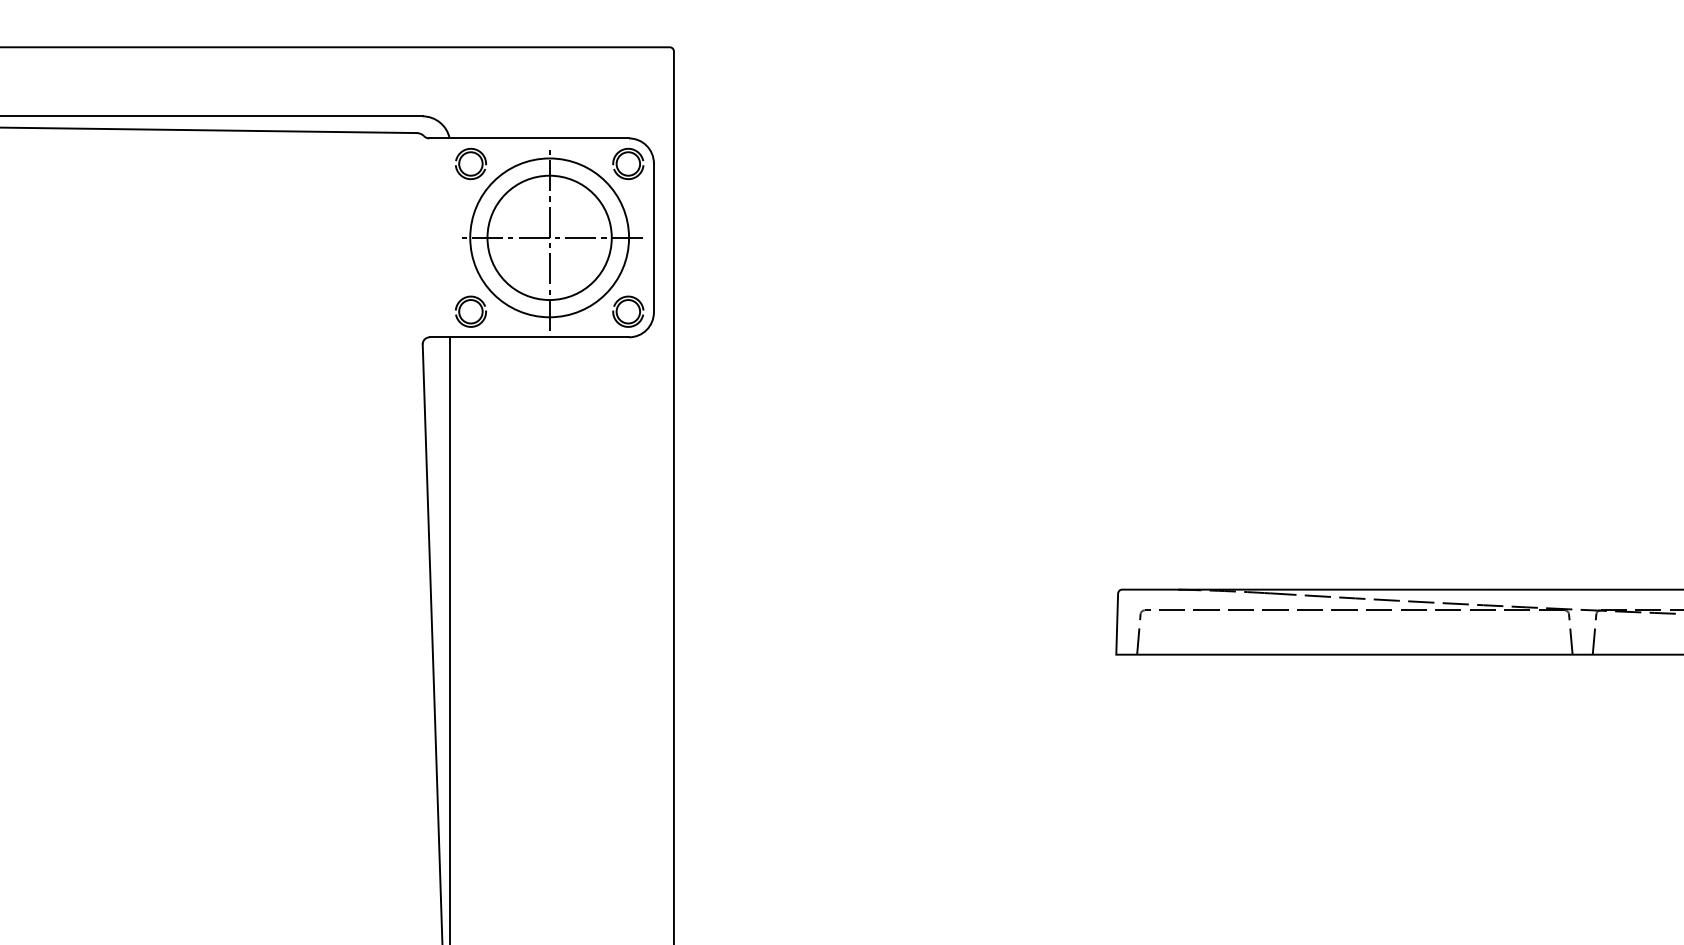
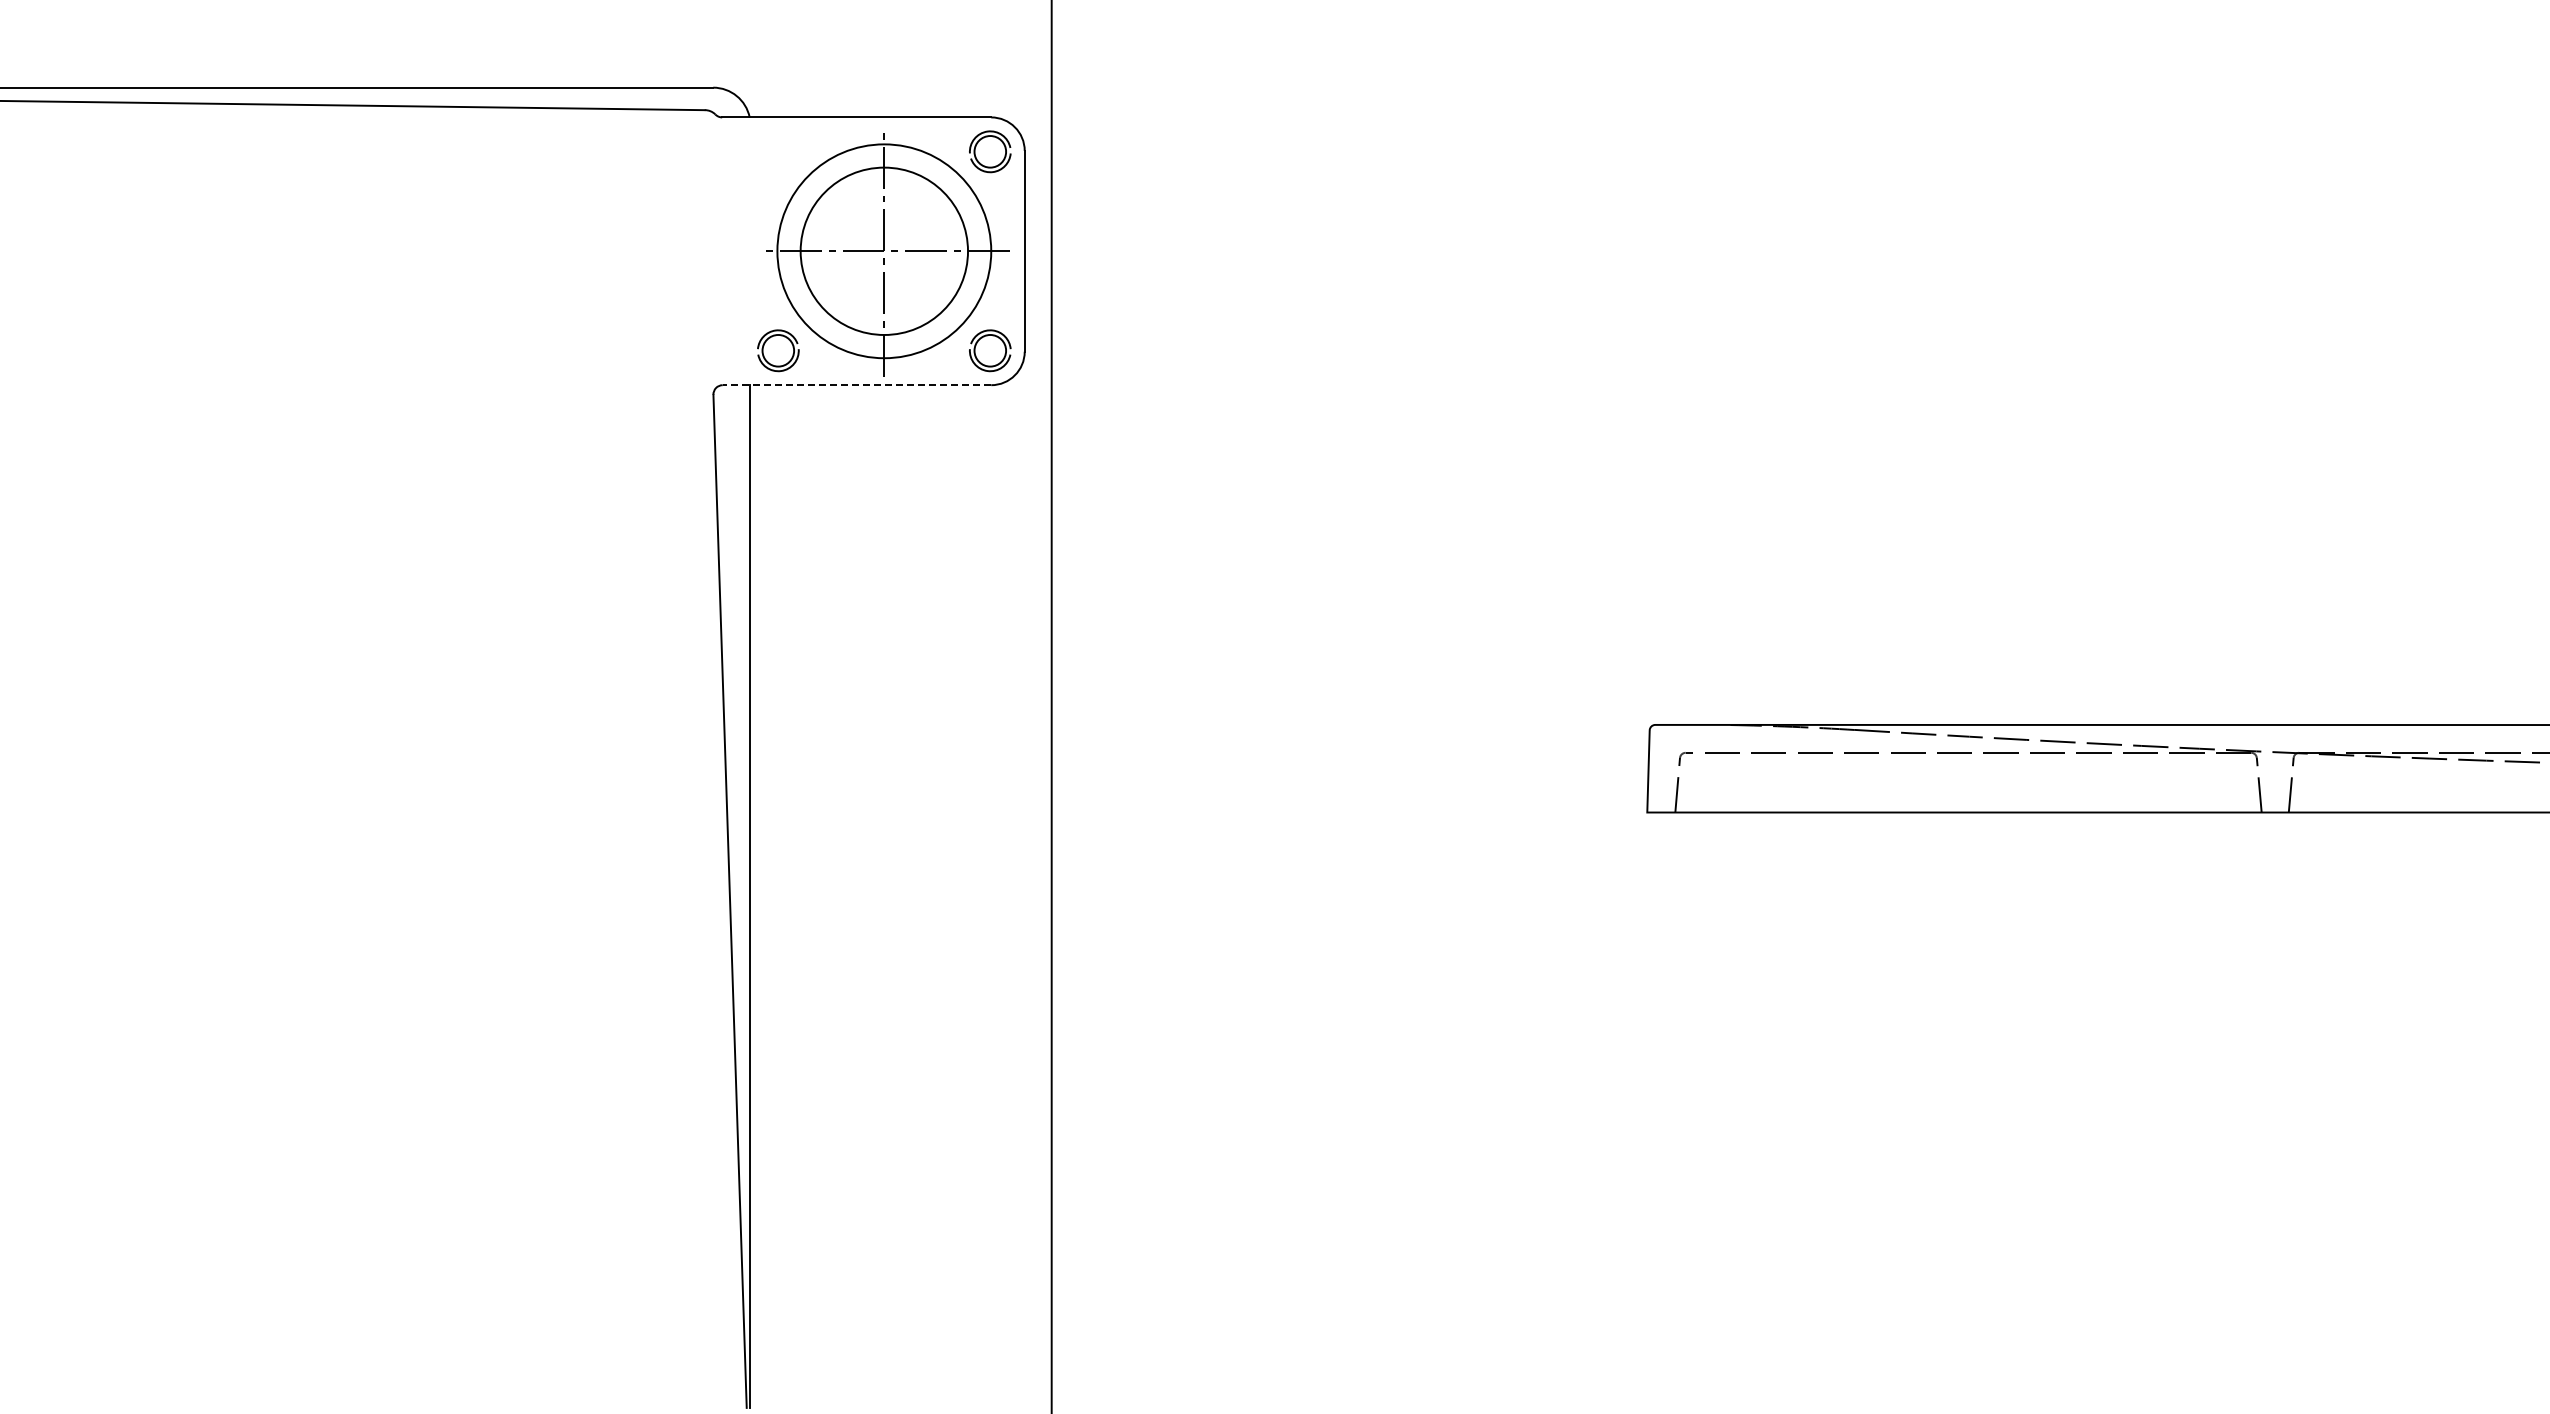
part: (471, 163) -> (778, 151), removed
line: (528, 337) -> (856, 385), solid -> dashed

